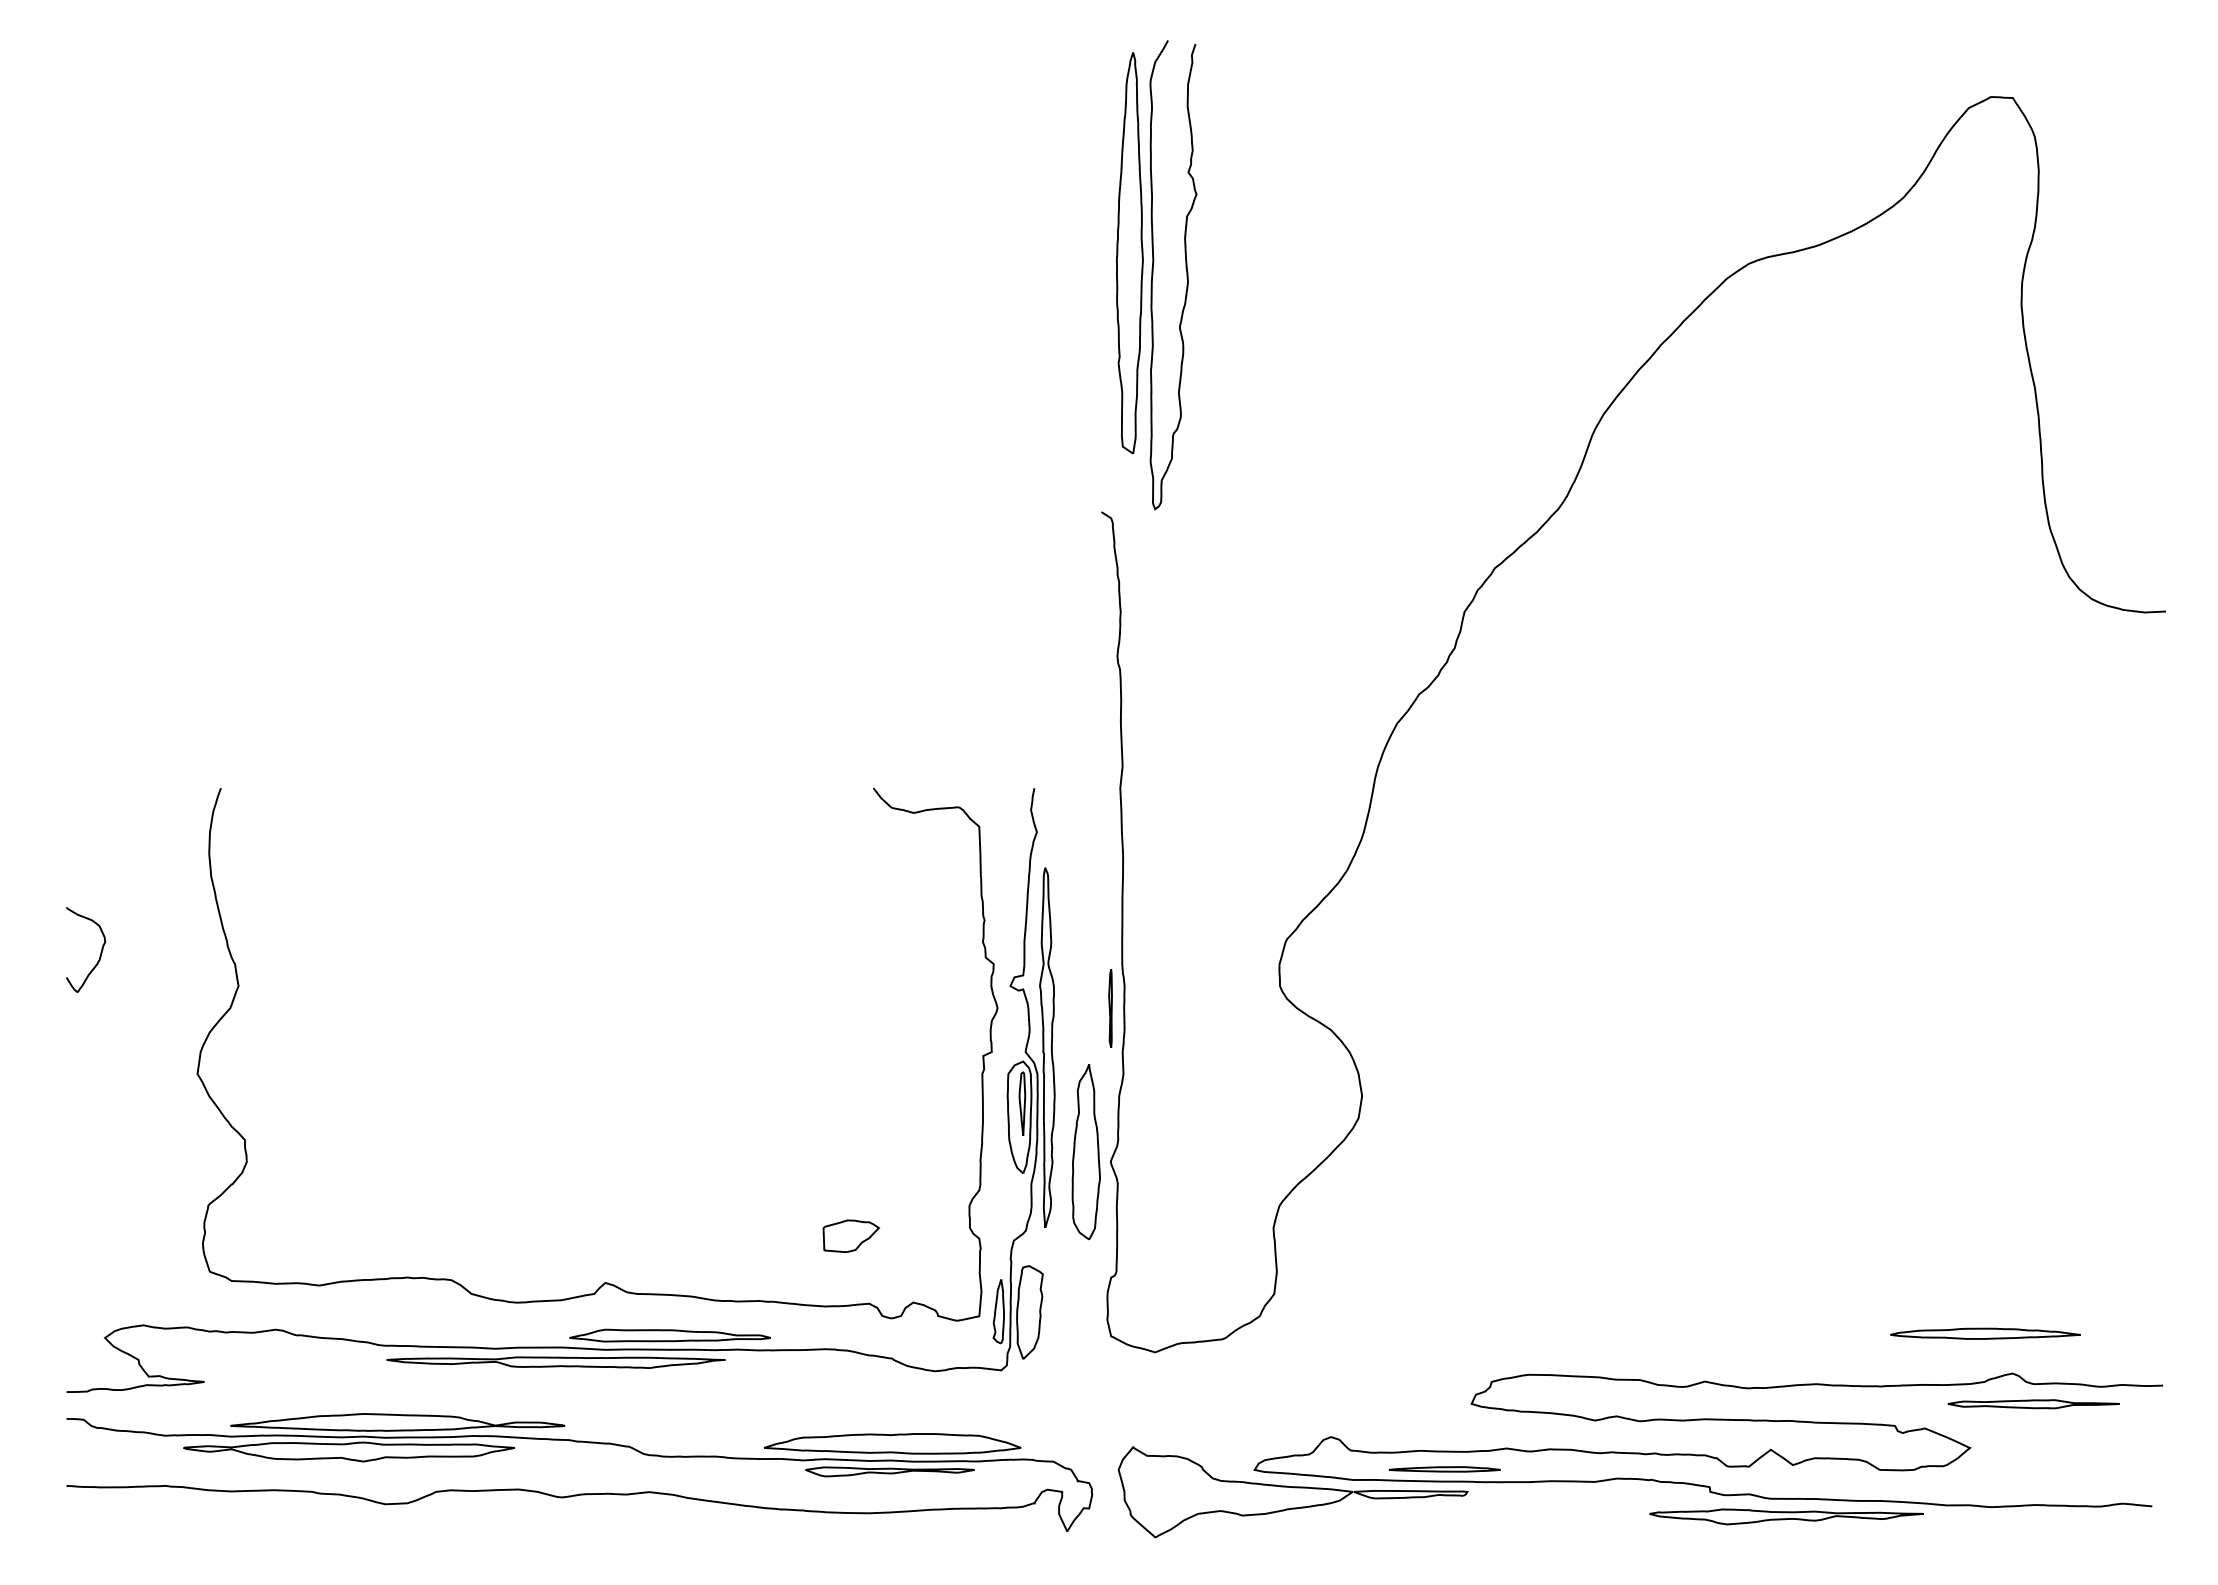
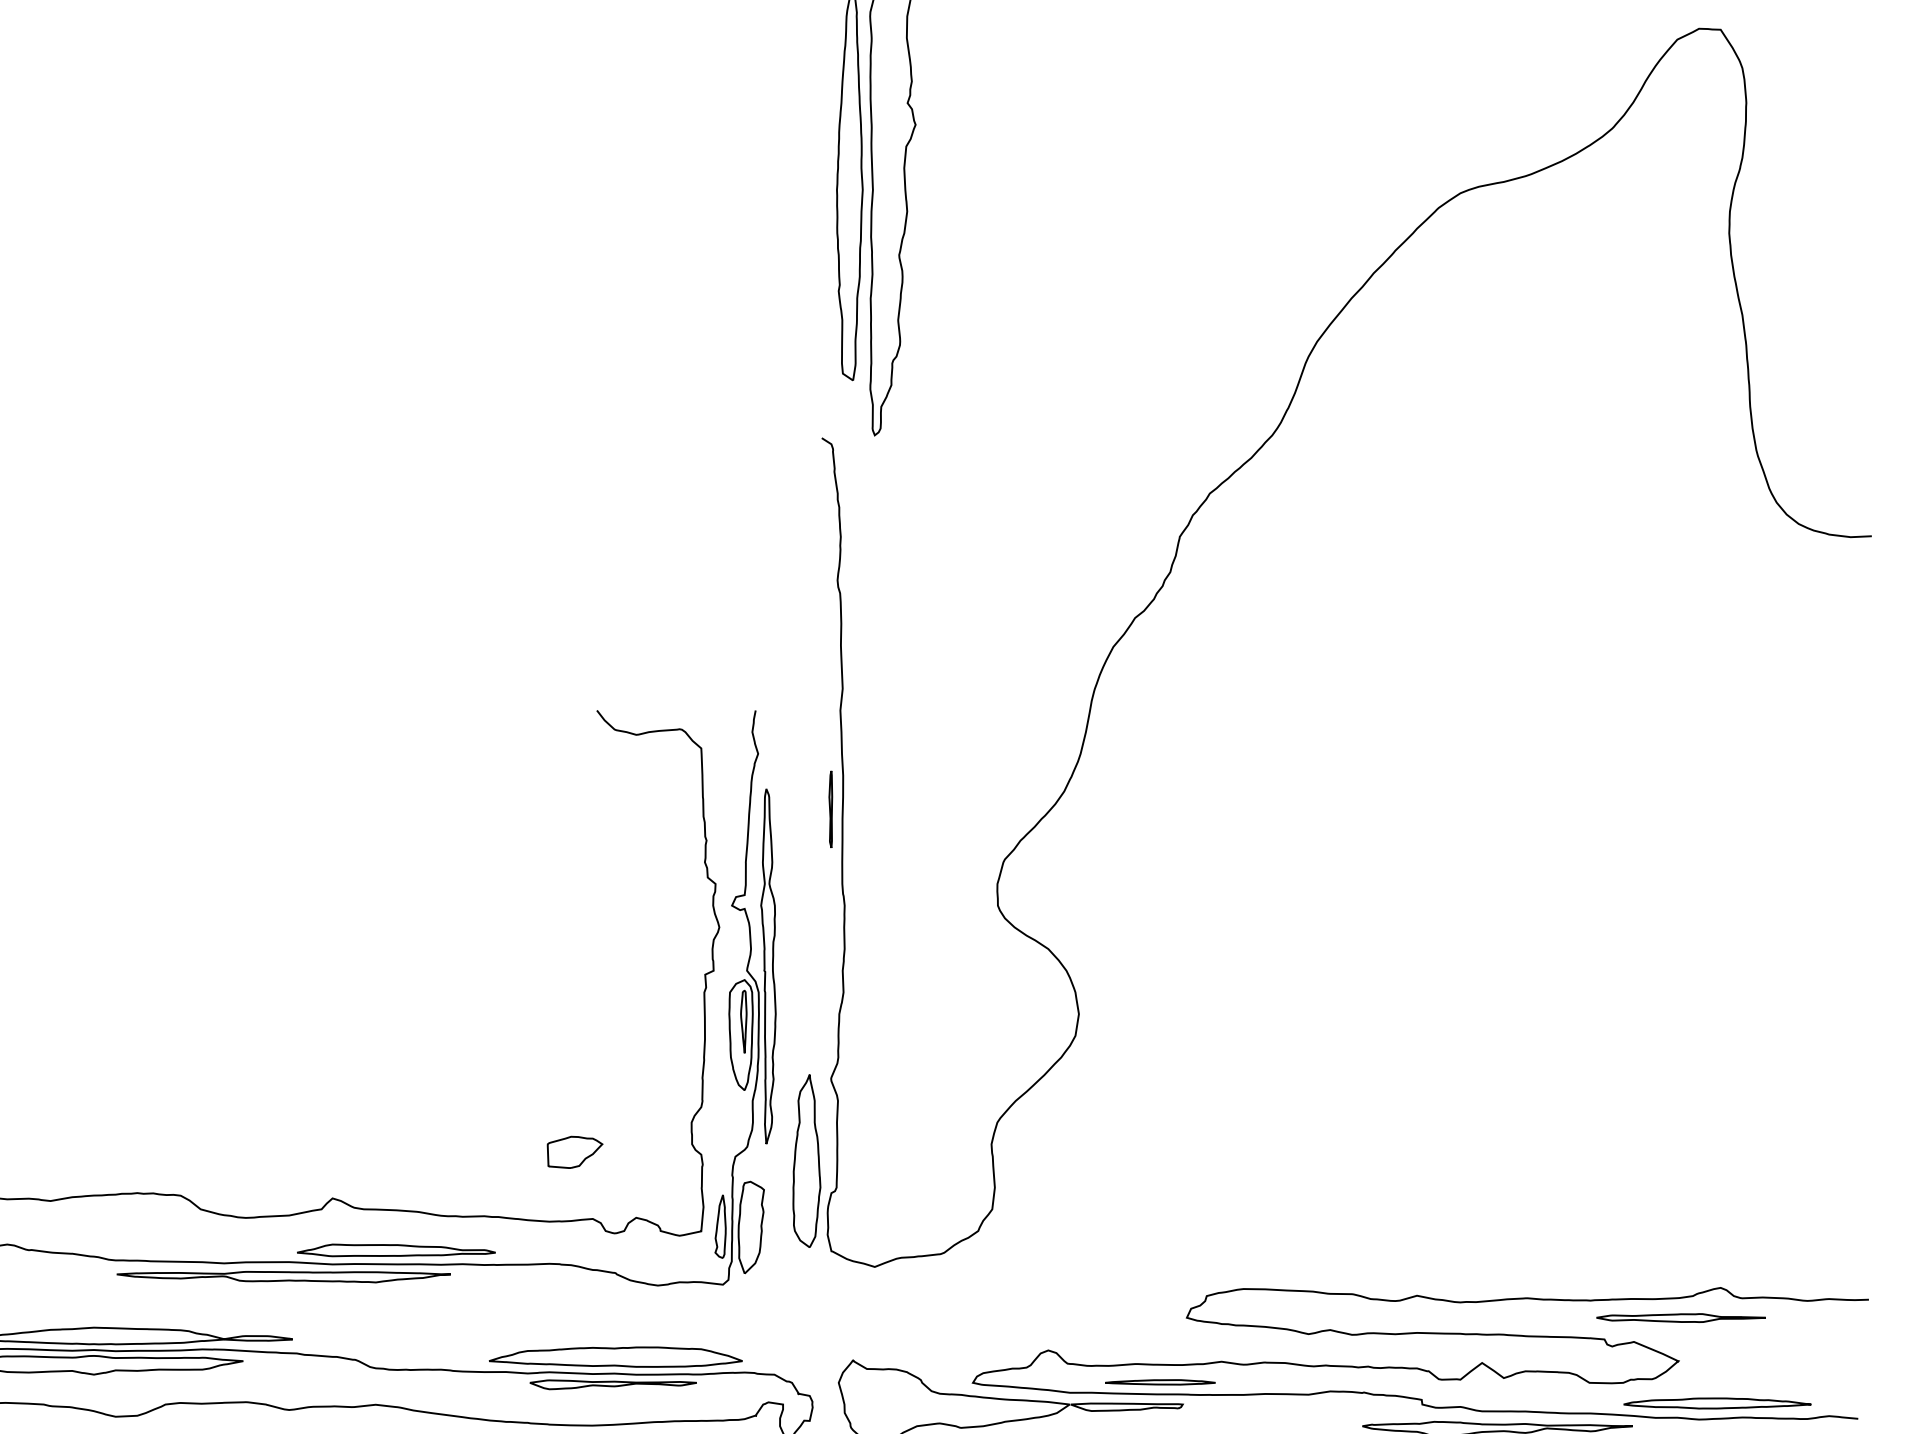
line: (1110, 1008) -> (830, 809), moved
part: (1085, 1152) -> (806, 1161), moved
part: (1985, 1333) -> (1717, 1403), moved
part: (2033, 1404) -> (1680, 1318), moved

